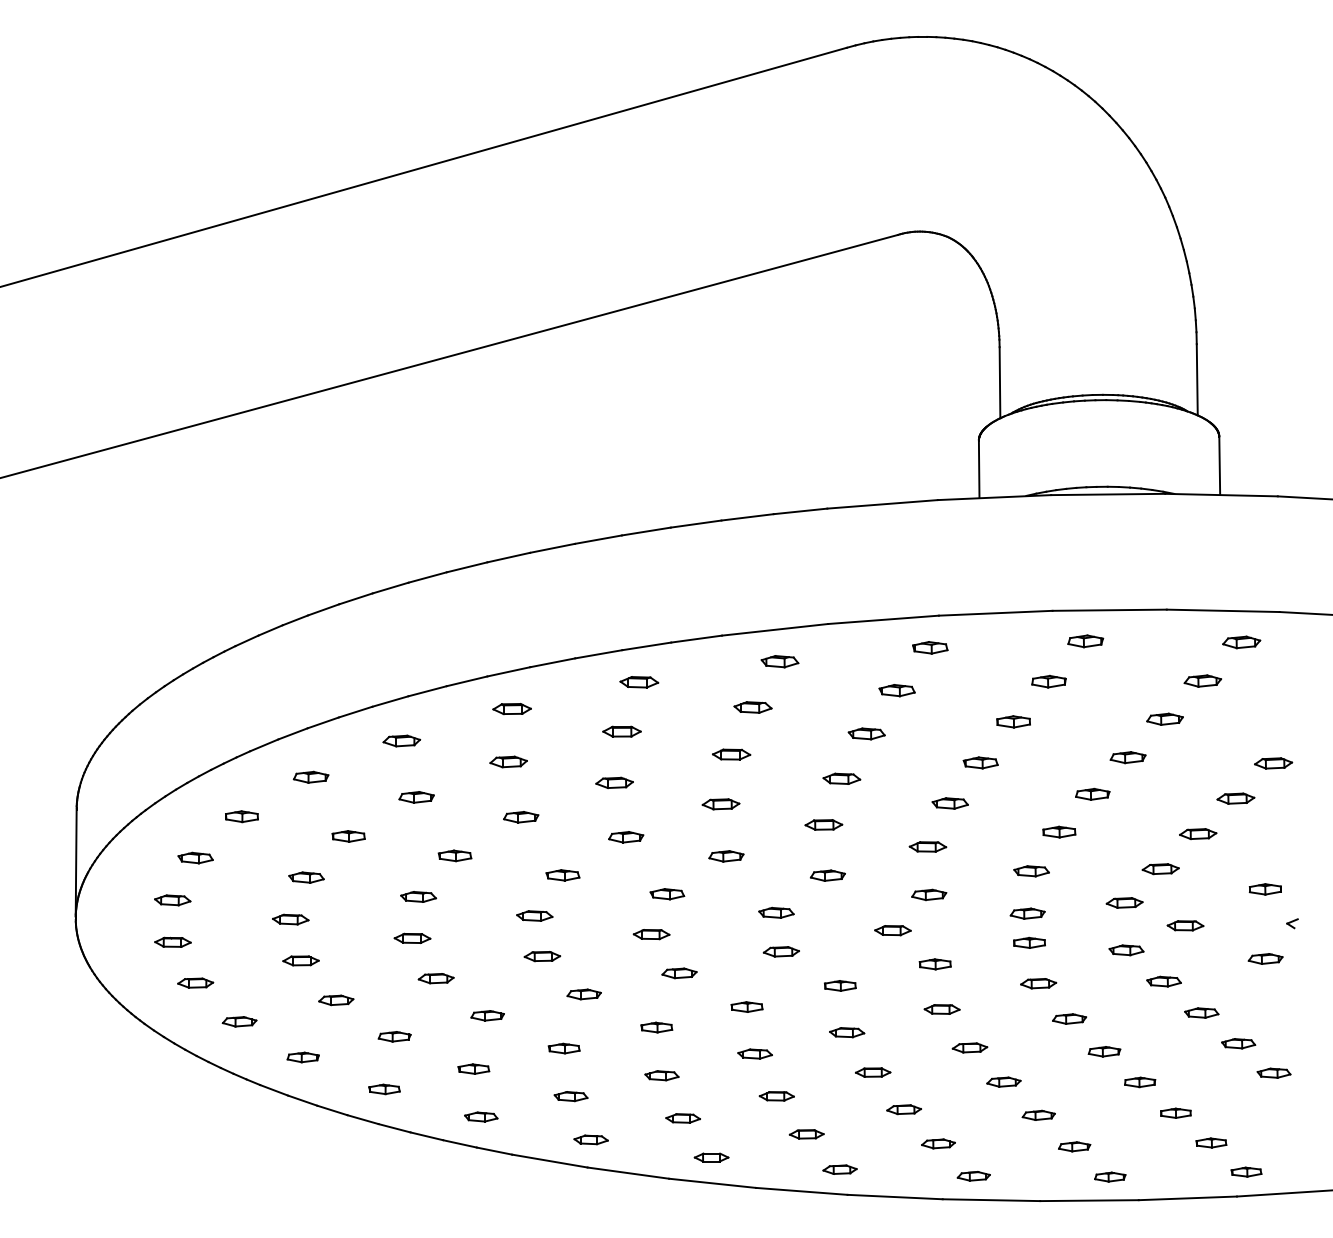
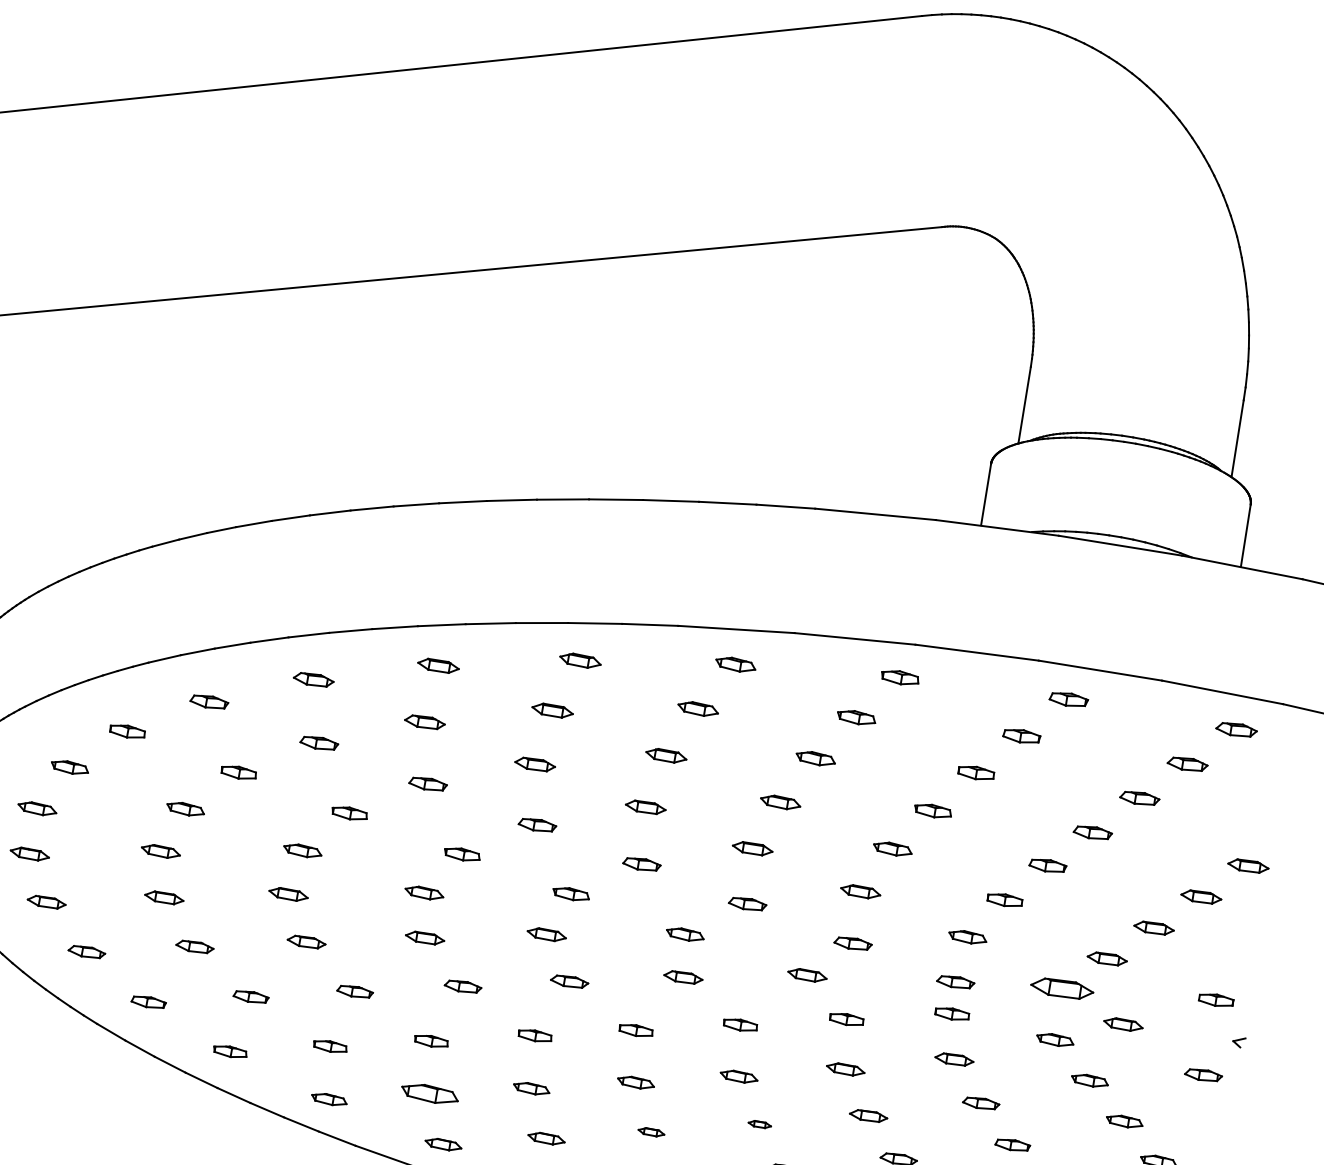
part: (1124, 902) -> (1062, 988), size x1.6
part: (873, 1072) -> (760, 1124), size x0.6
part: (570, 1096) -> (429, 1094), size x1.6
part: (776, 1096) -> (651, 1132), size x0.7

